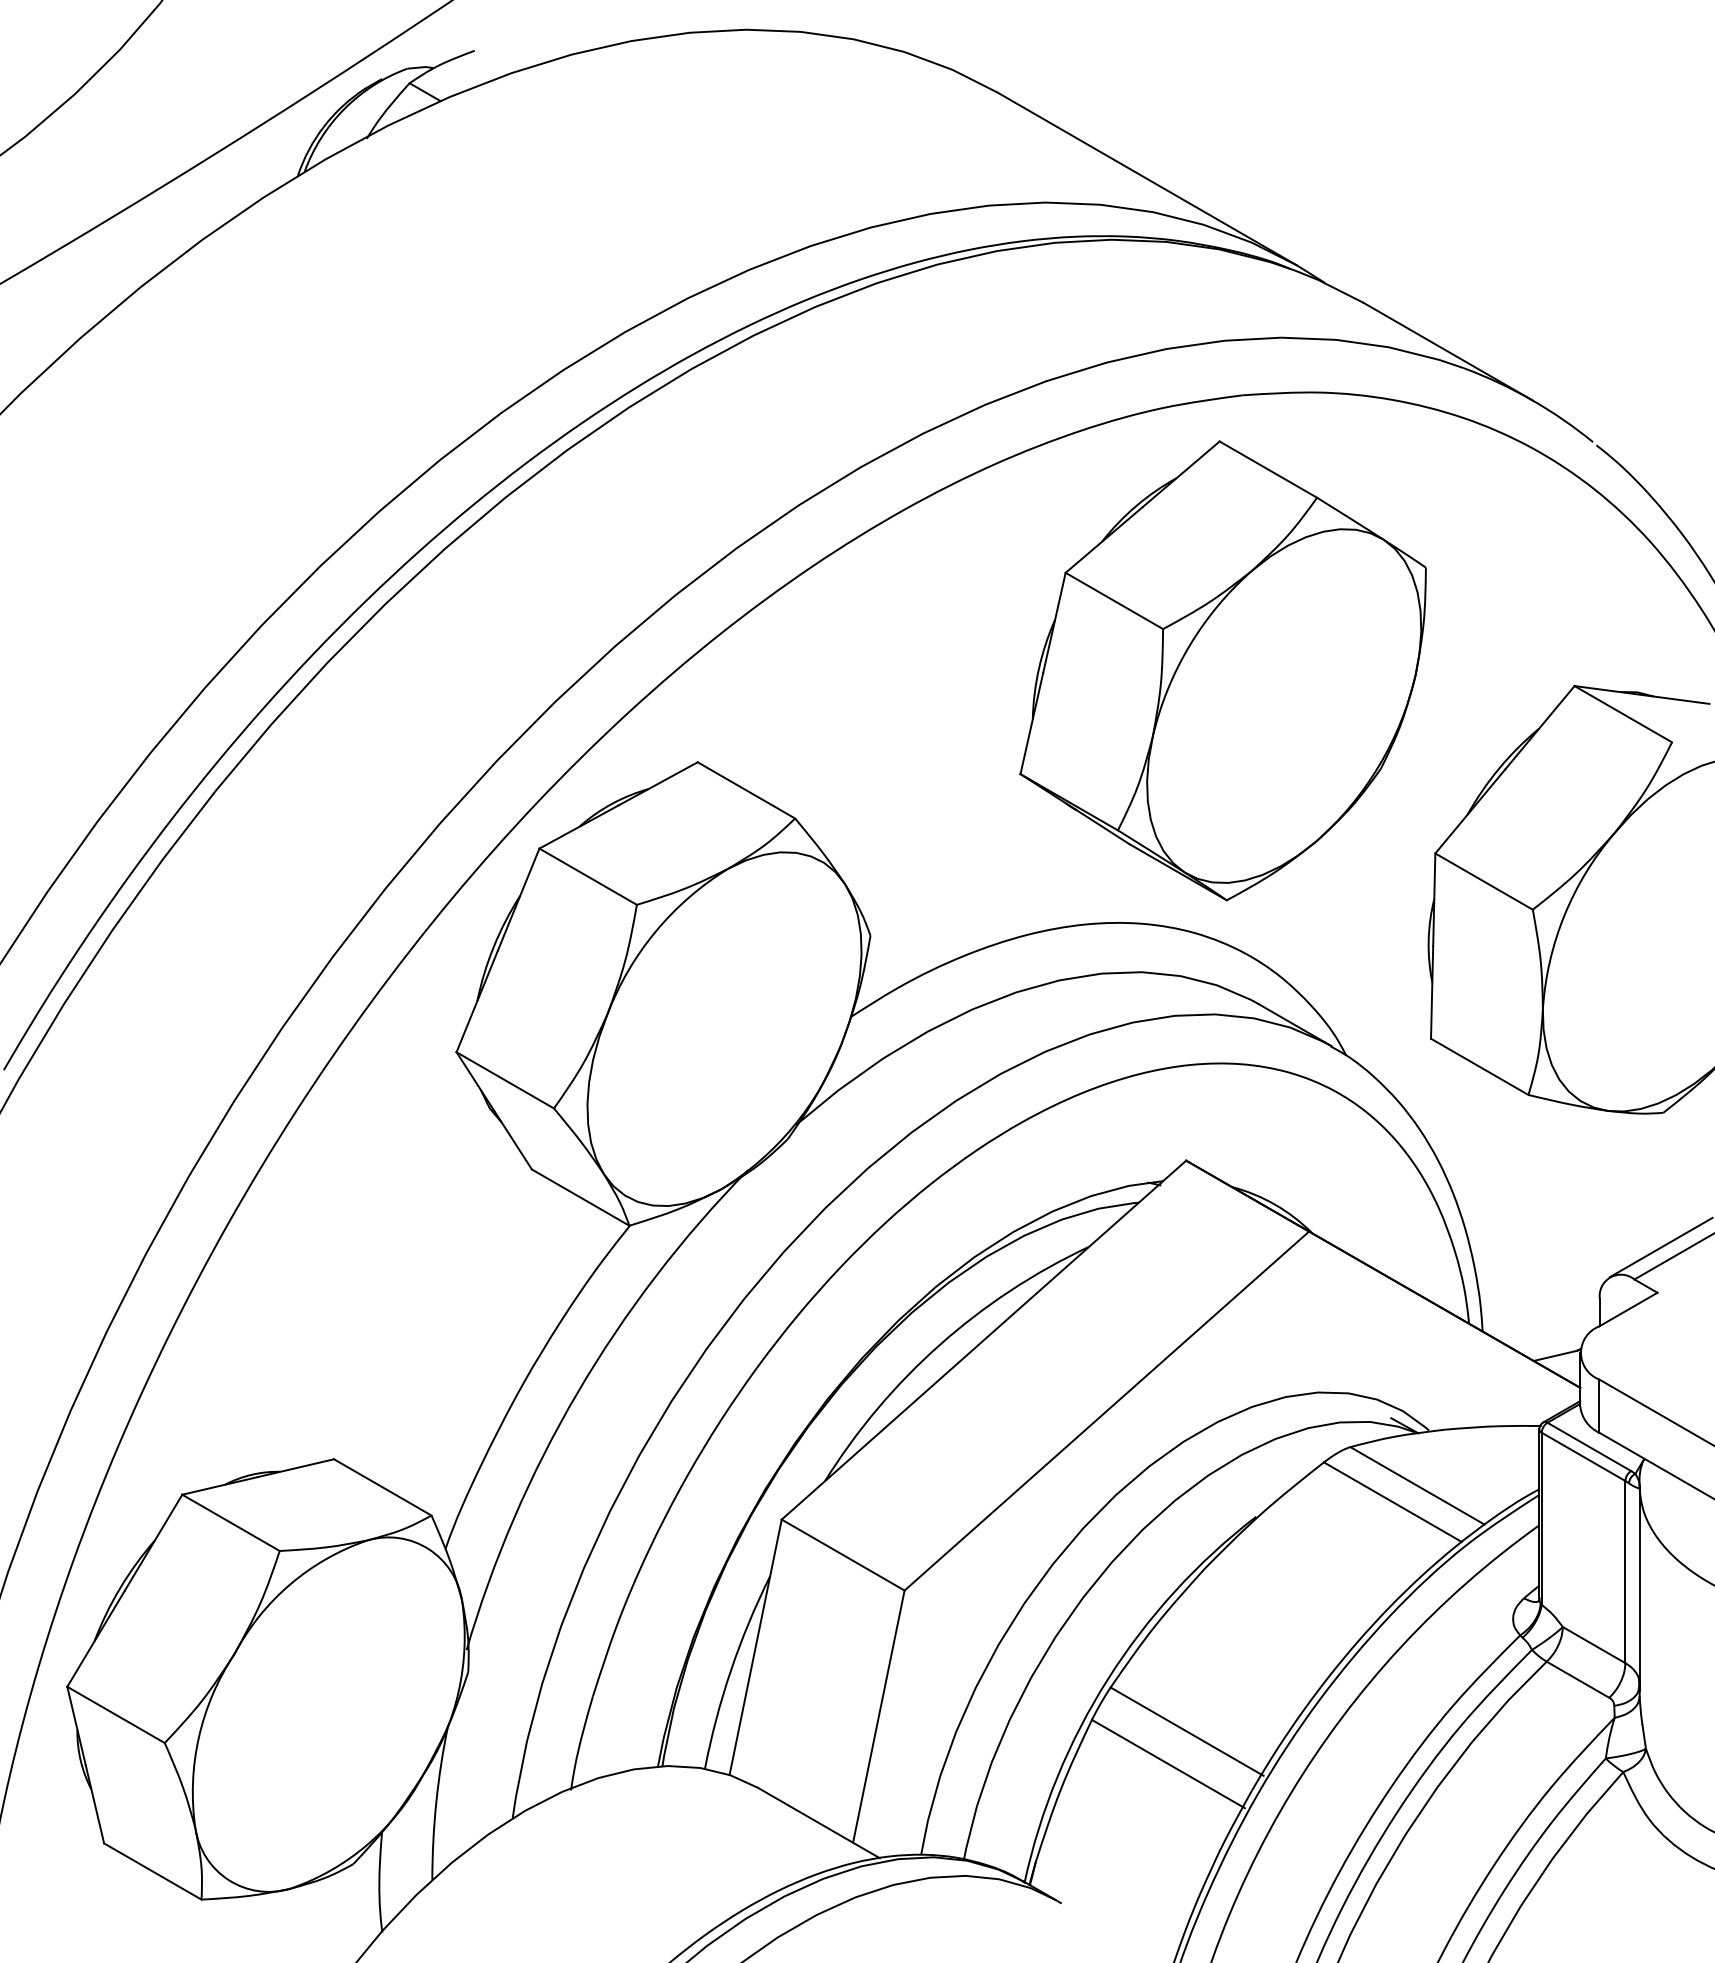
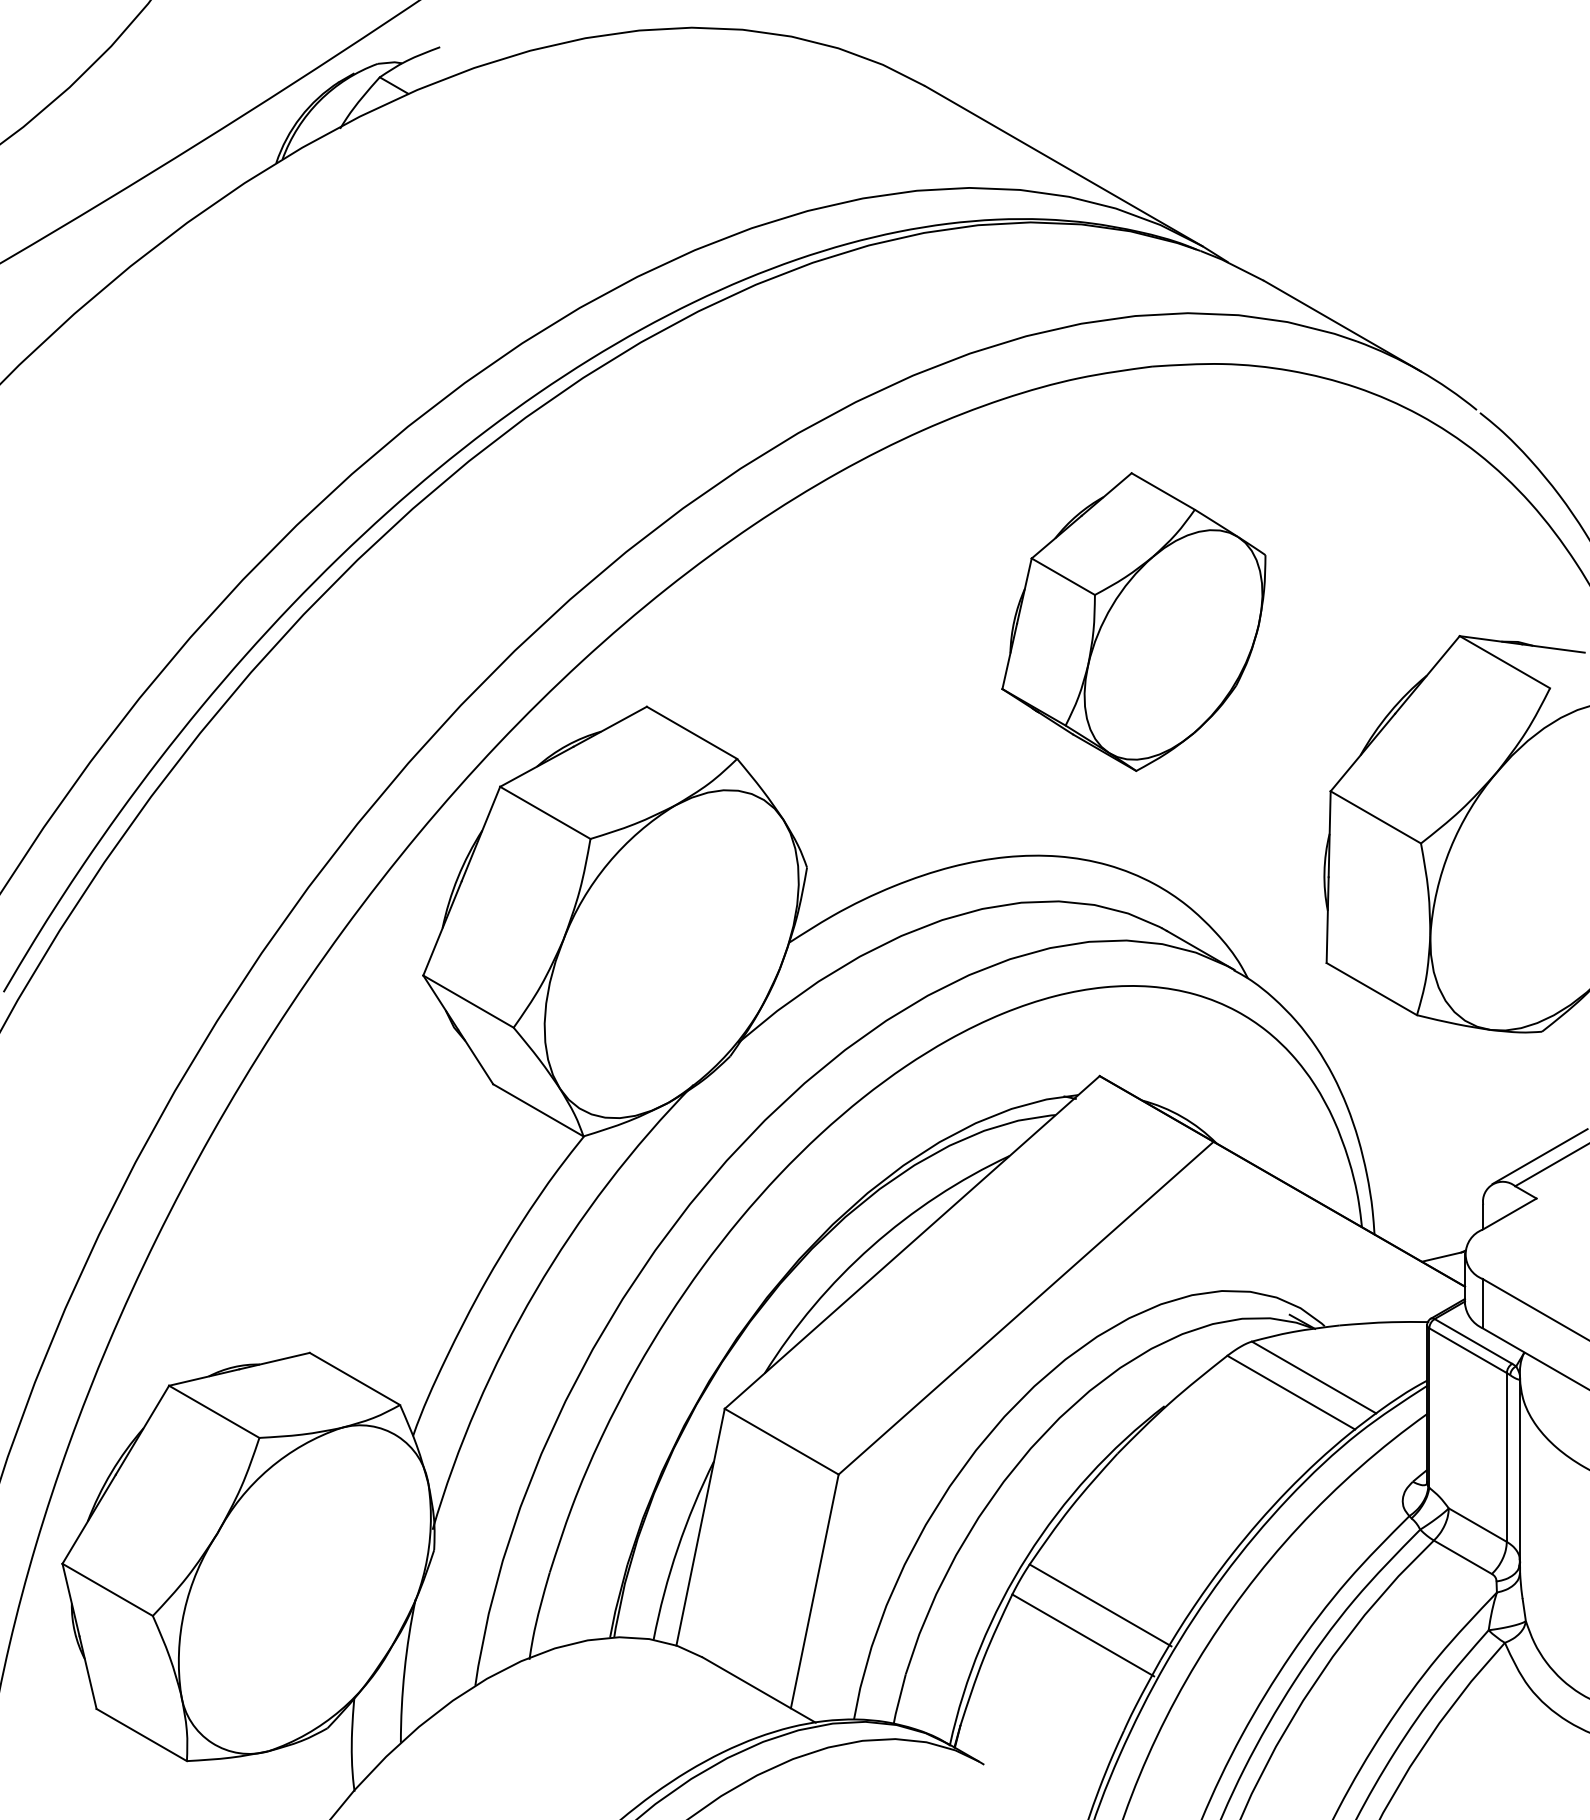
part: (1222, 670) -> (1133, 621), size x0.7

